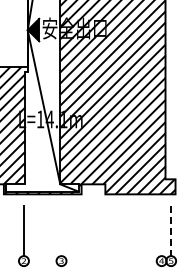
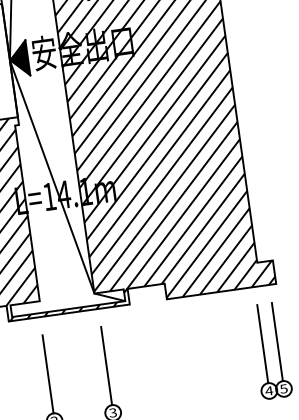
line: (61, 231) -> (106, 366), added
line: (161, 231) -> (262, 344), added
line: (171, 231) -> (278, 342), dashed -> solid

